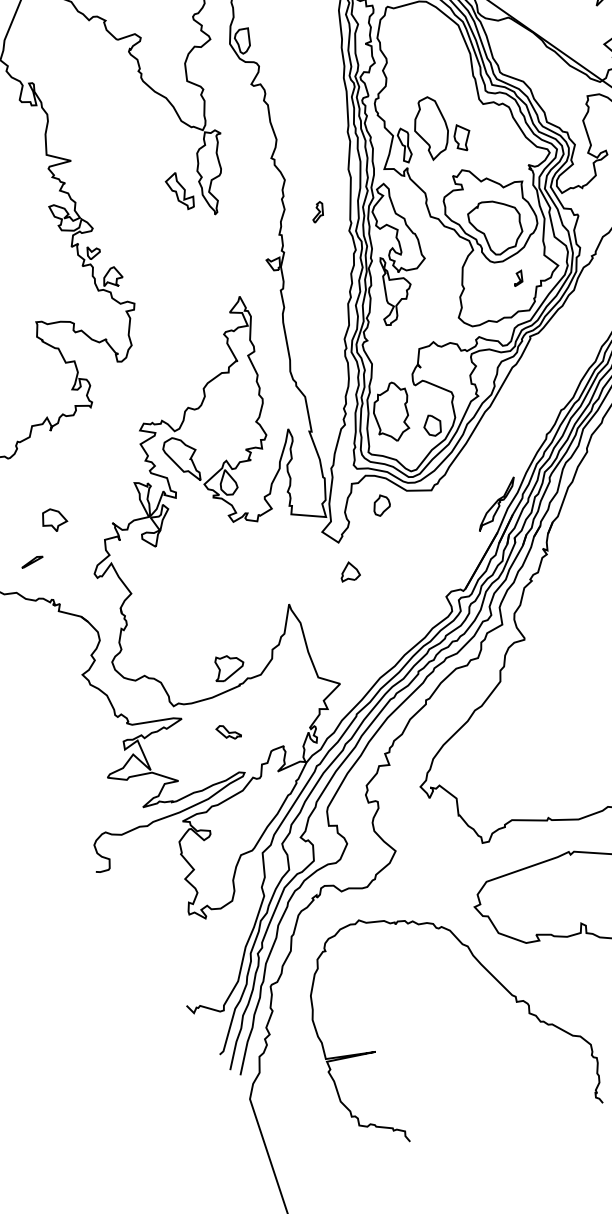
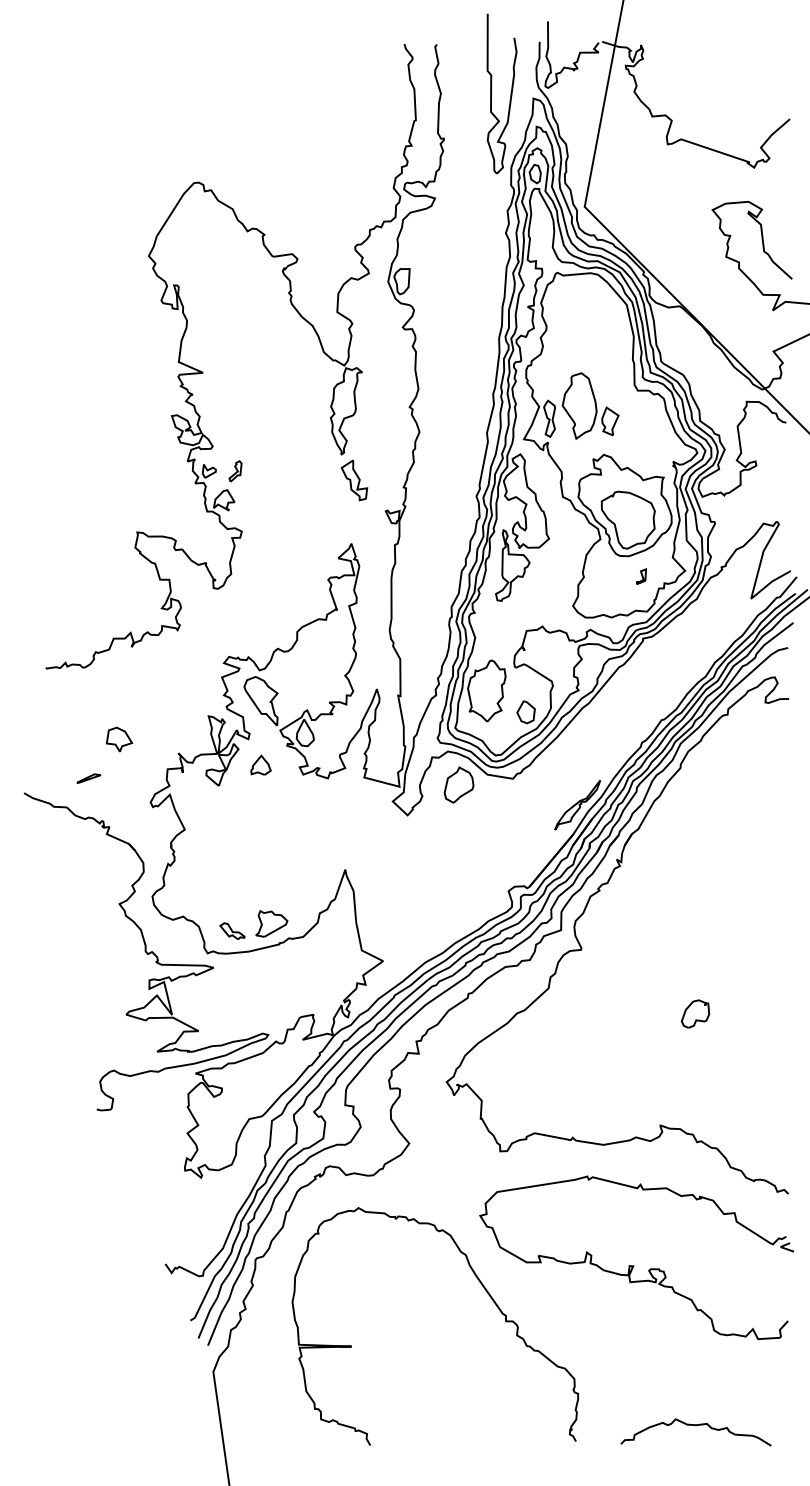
part: (180, 191) -> (354, 480), moved
part: (317, 212) -> (235, 471), moved
part: (381, 504) -> (458, 784), size x1.67
part: (349, 570) -> (260, 764), moved
part: (228, 731) -> (232, 930), moved

